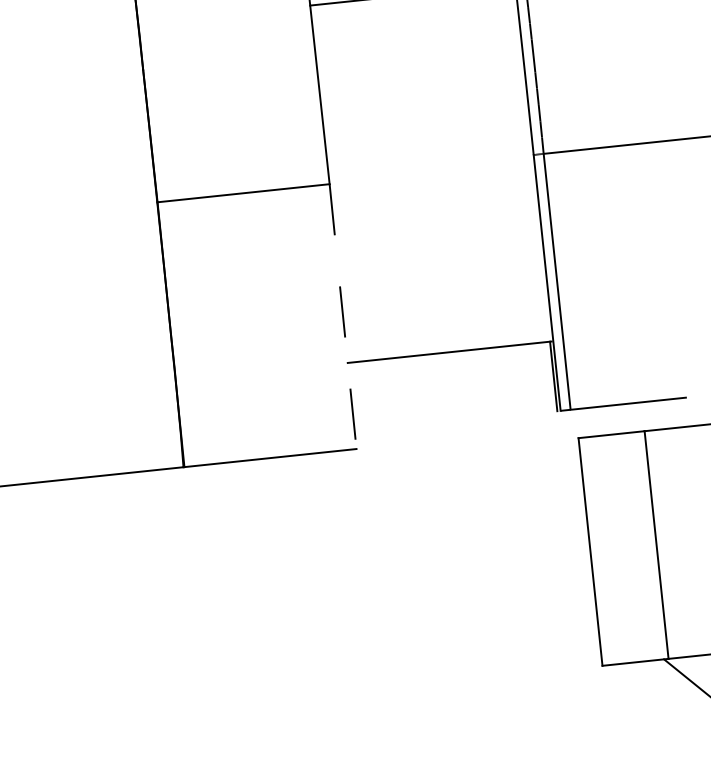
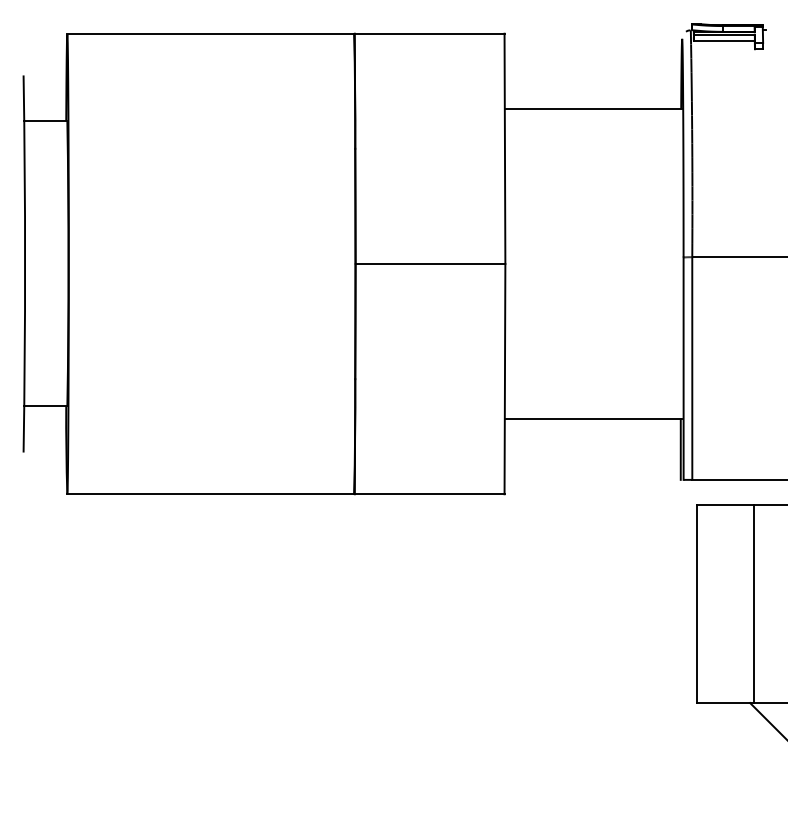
line: (342, 317) -> (504, 379), dashed -> solid

